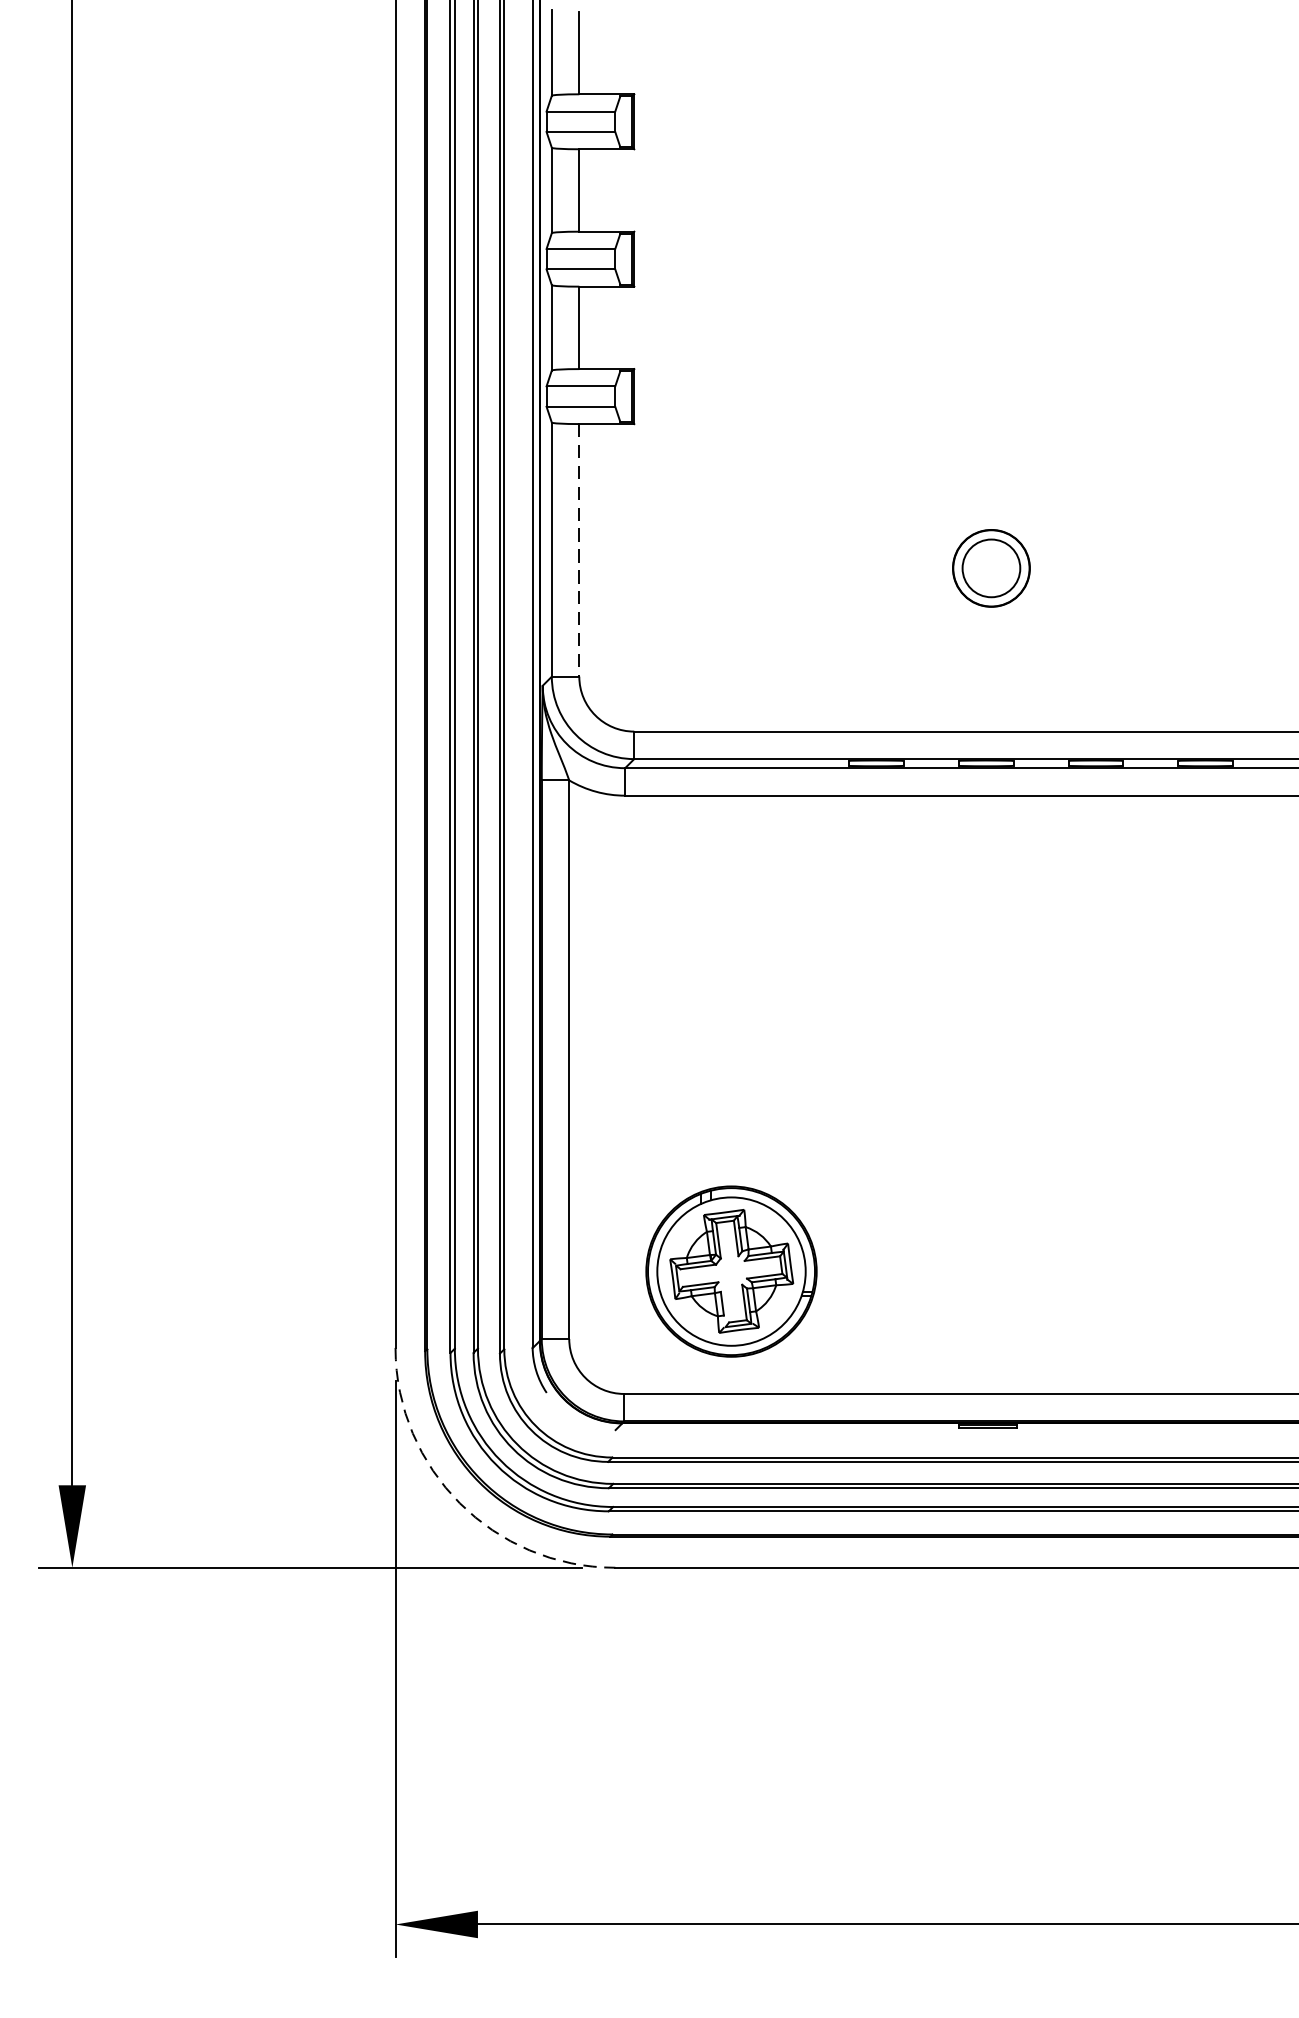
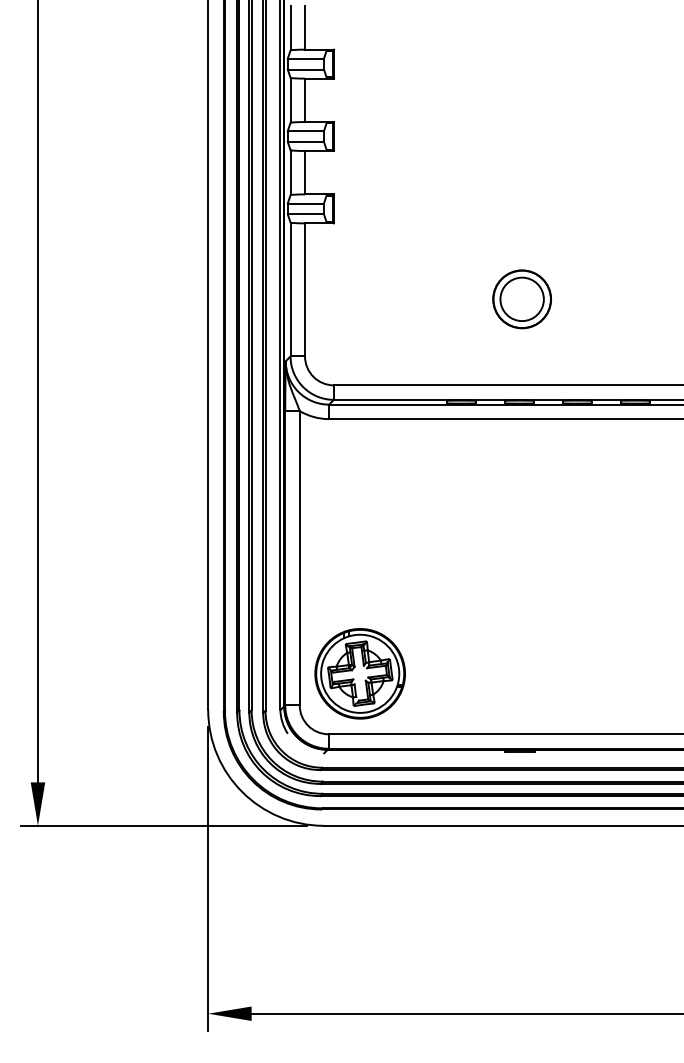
line: (580, 549) -> (305, 289), dashed -> solid
part: (990, 568) -> (521, 299), size x1.43
part: (730, 1270) -> (359, 673), moved
arc: (460, 1502) -> (242, 791), dashed -> solid

